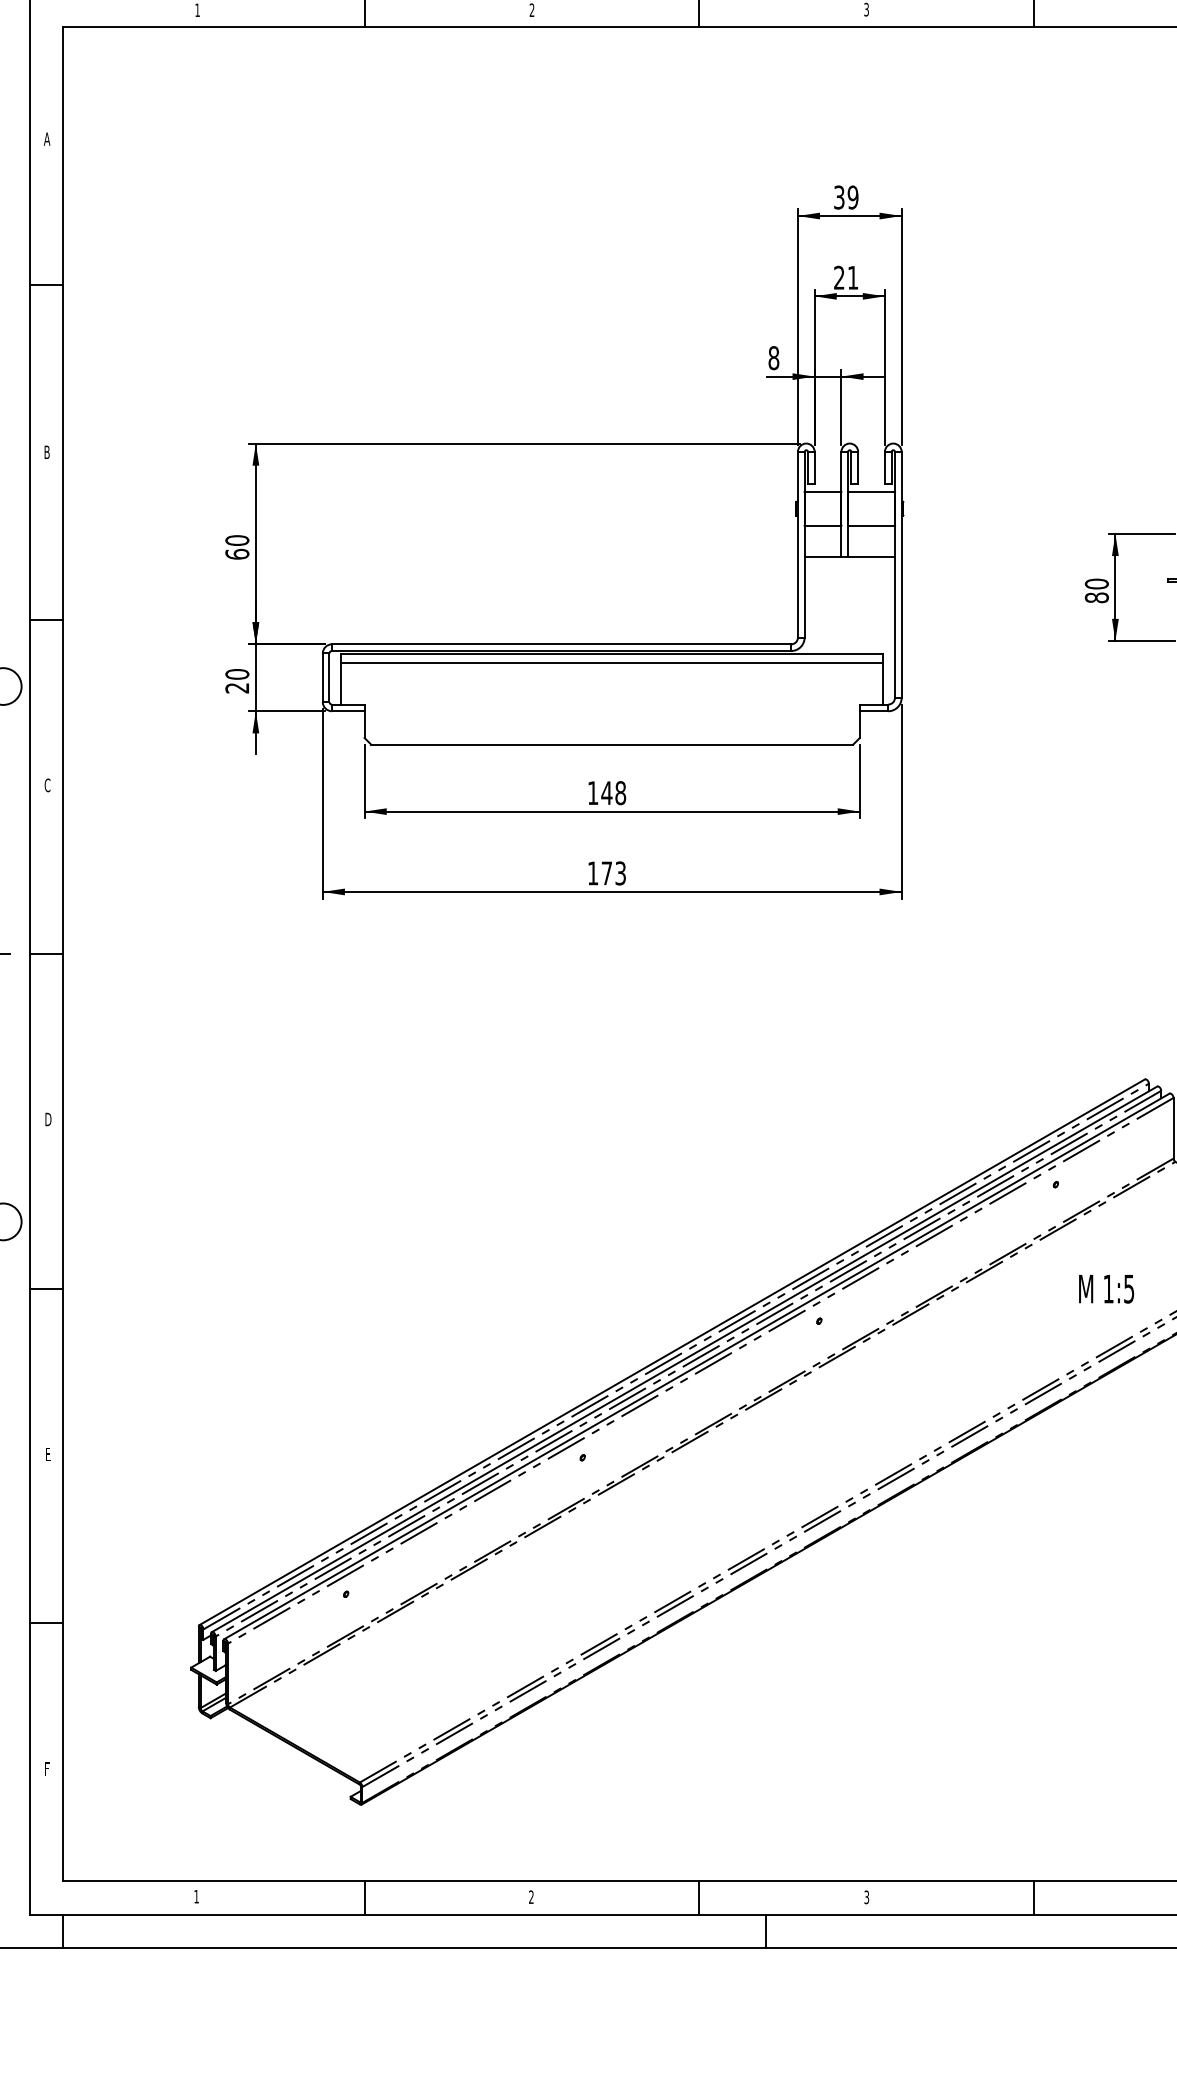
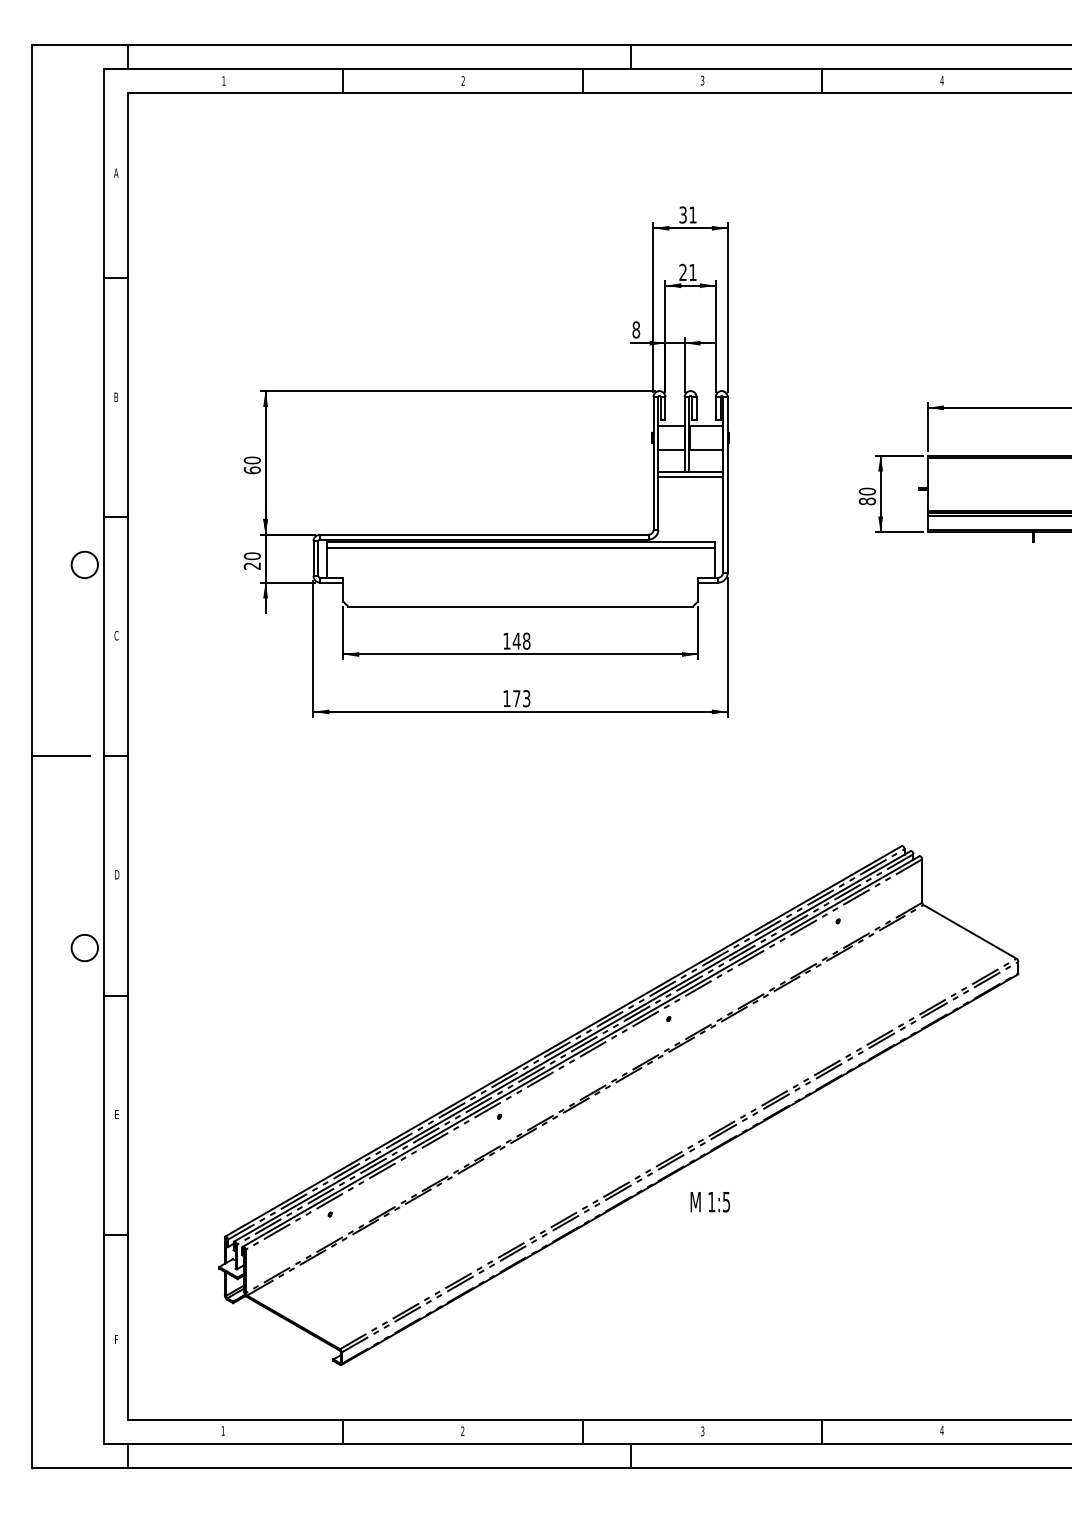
text: (852, 196) -> (692, 214), 39 -> 31
line: (849, 564) -> (690, 477), added
text: (1105, 1289) -> (709, 1202), moved

